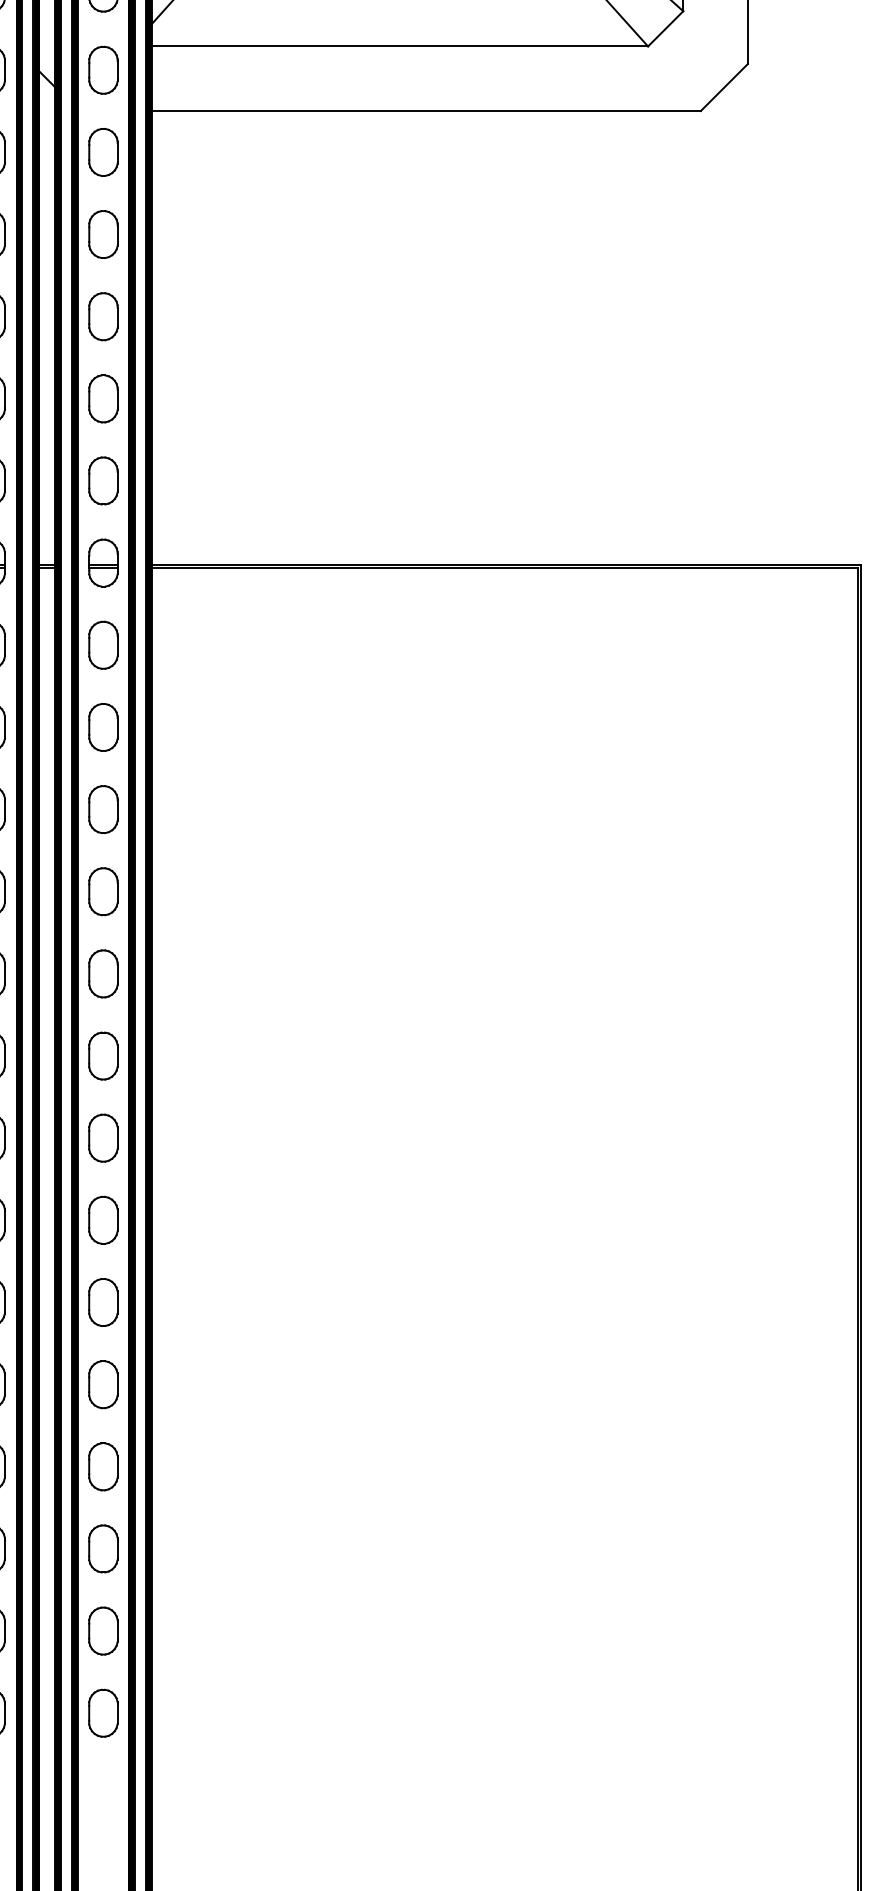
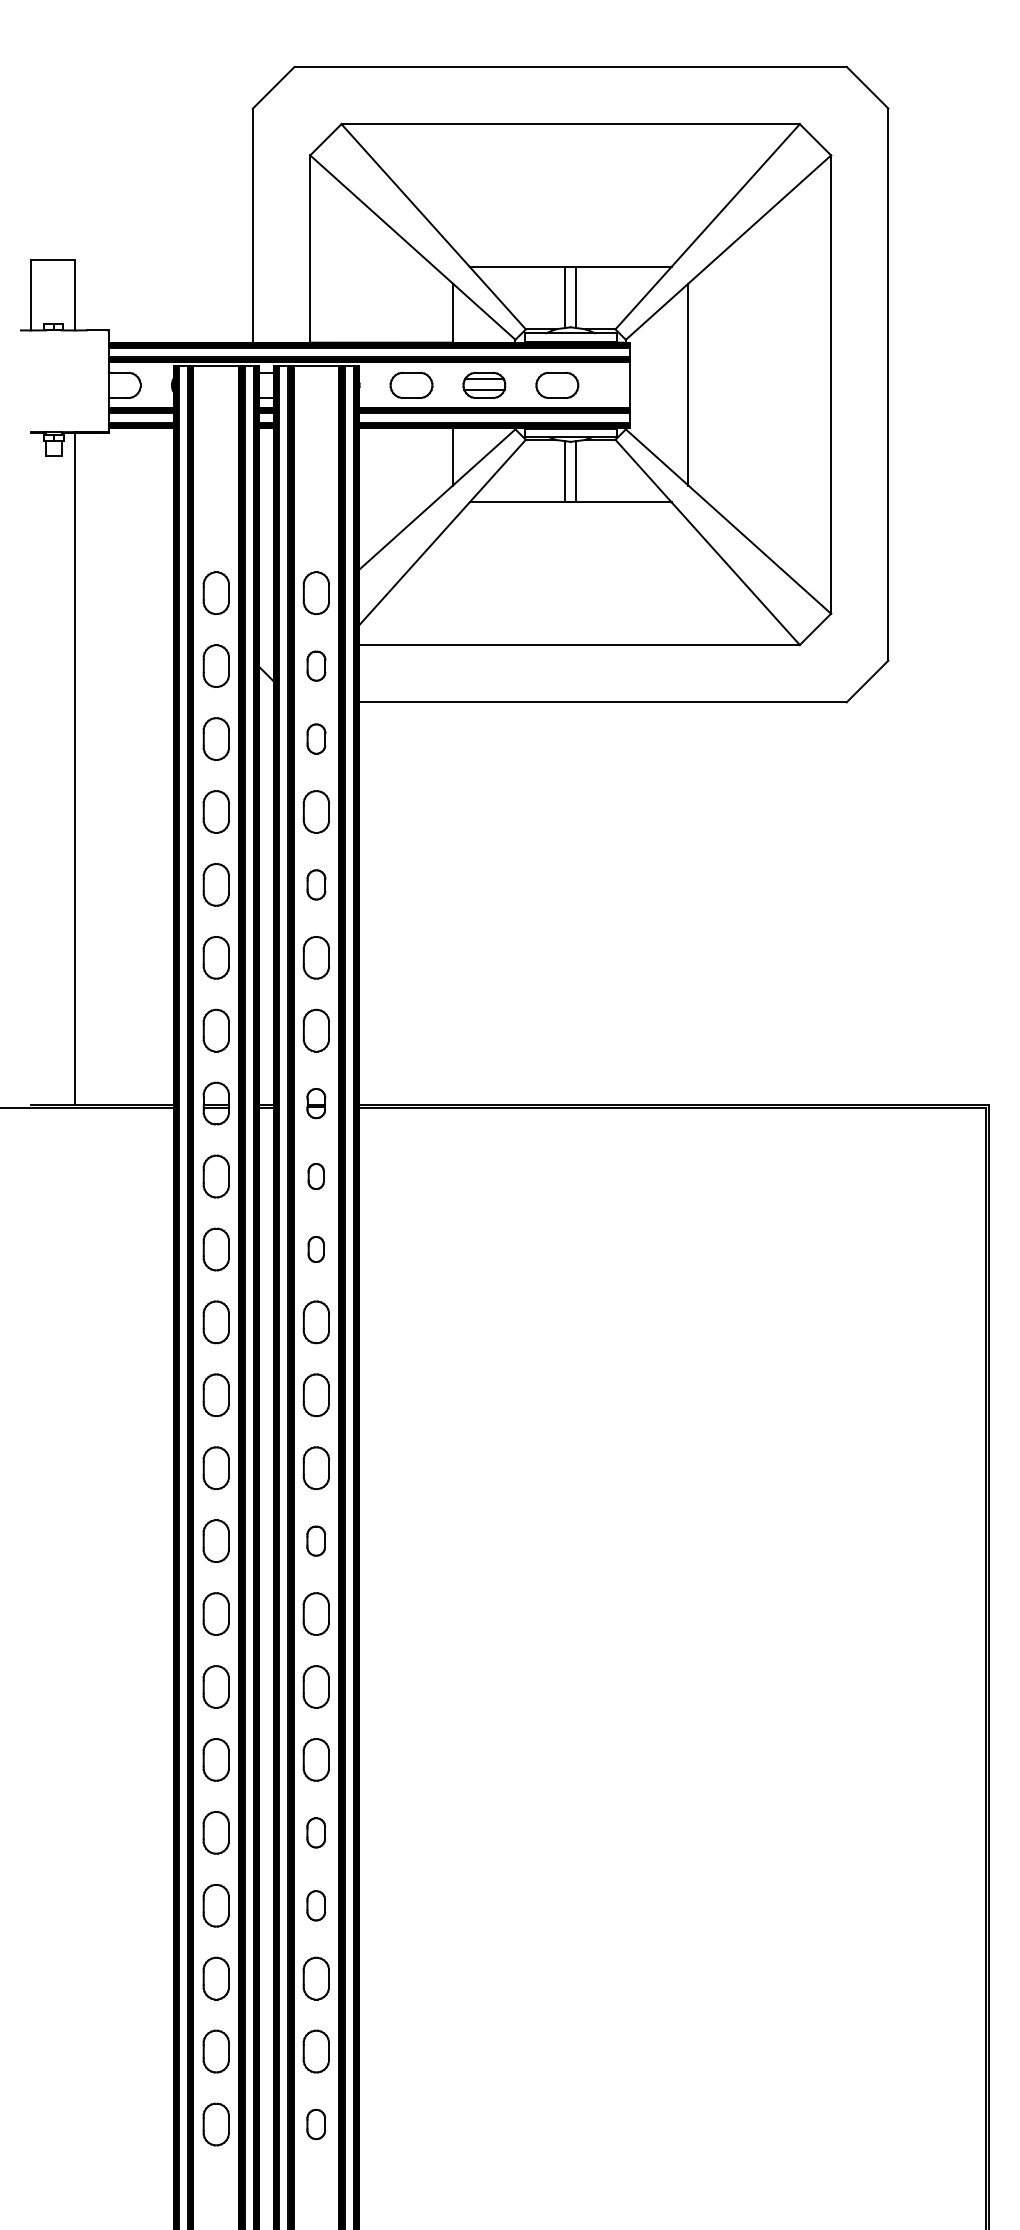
part: (103, 69) -> (316, 665), size x0.7
part: (103, 151) -> (316, 738), size x0.7
part: (103, 316) -> (316, 884), size x0.7
part: (102, 562) -> (315, 1103), size x0.7
part: (102, 645) -> (315, 1176), size x0.6
part: (102, 727) -> (315, 1249), size x0.6
part: (102, 1055) -> (315, 1540), size x0.7
part: (102, 1384) -> (315, 1832), size x0.7
part: (102, 1466) -> (315, 1905), size x0.7
part: (102, 1713) -> (315, 2124), size x0.7

